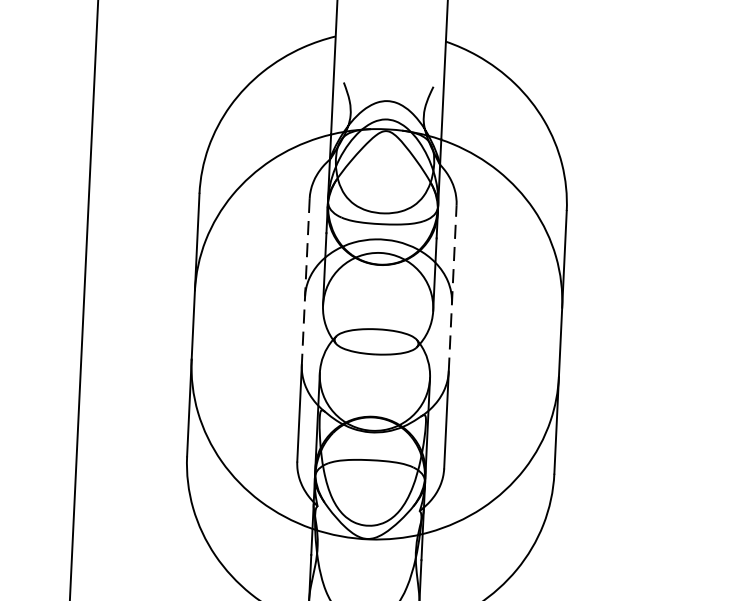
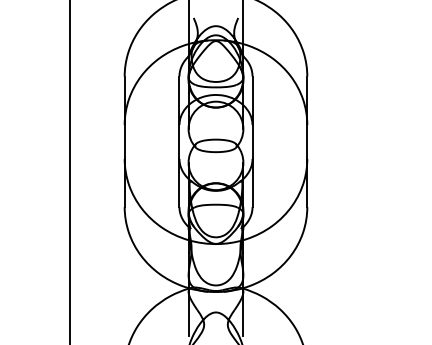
line: (305, 283) -> (179, 118), dashed -> solid
line: (452, 288) -> (252, 117), dashed -> solid

